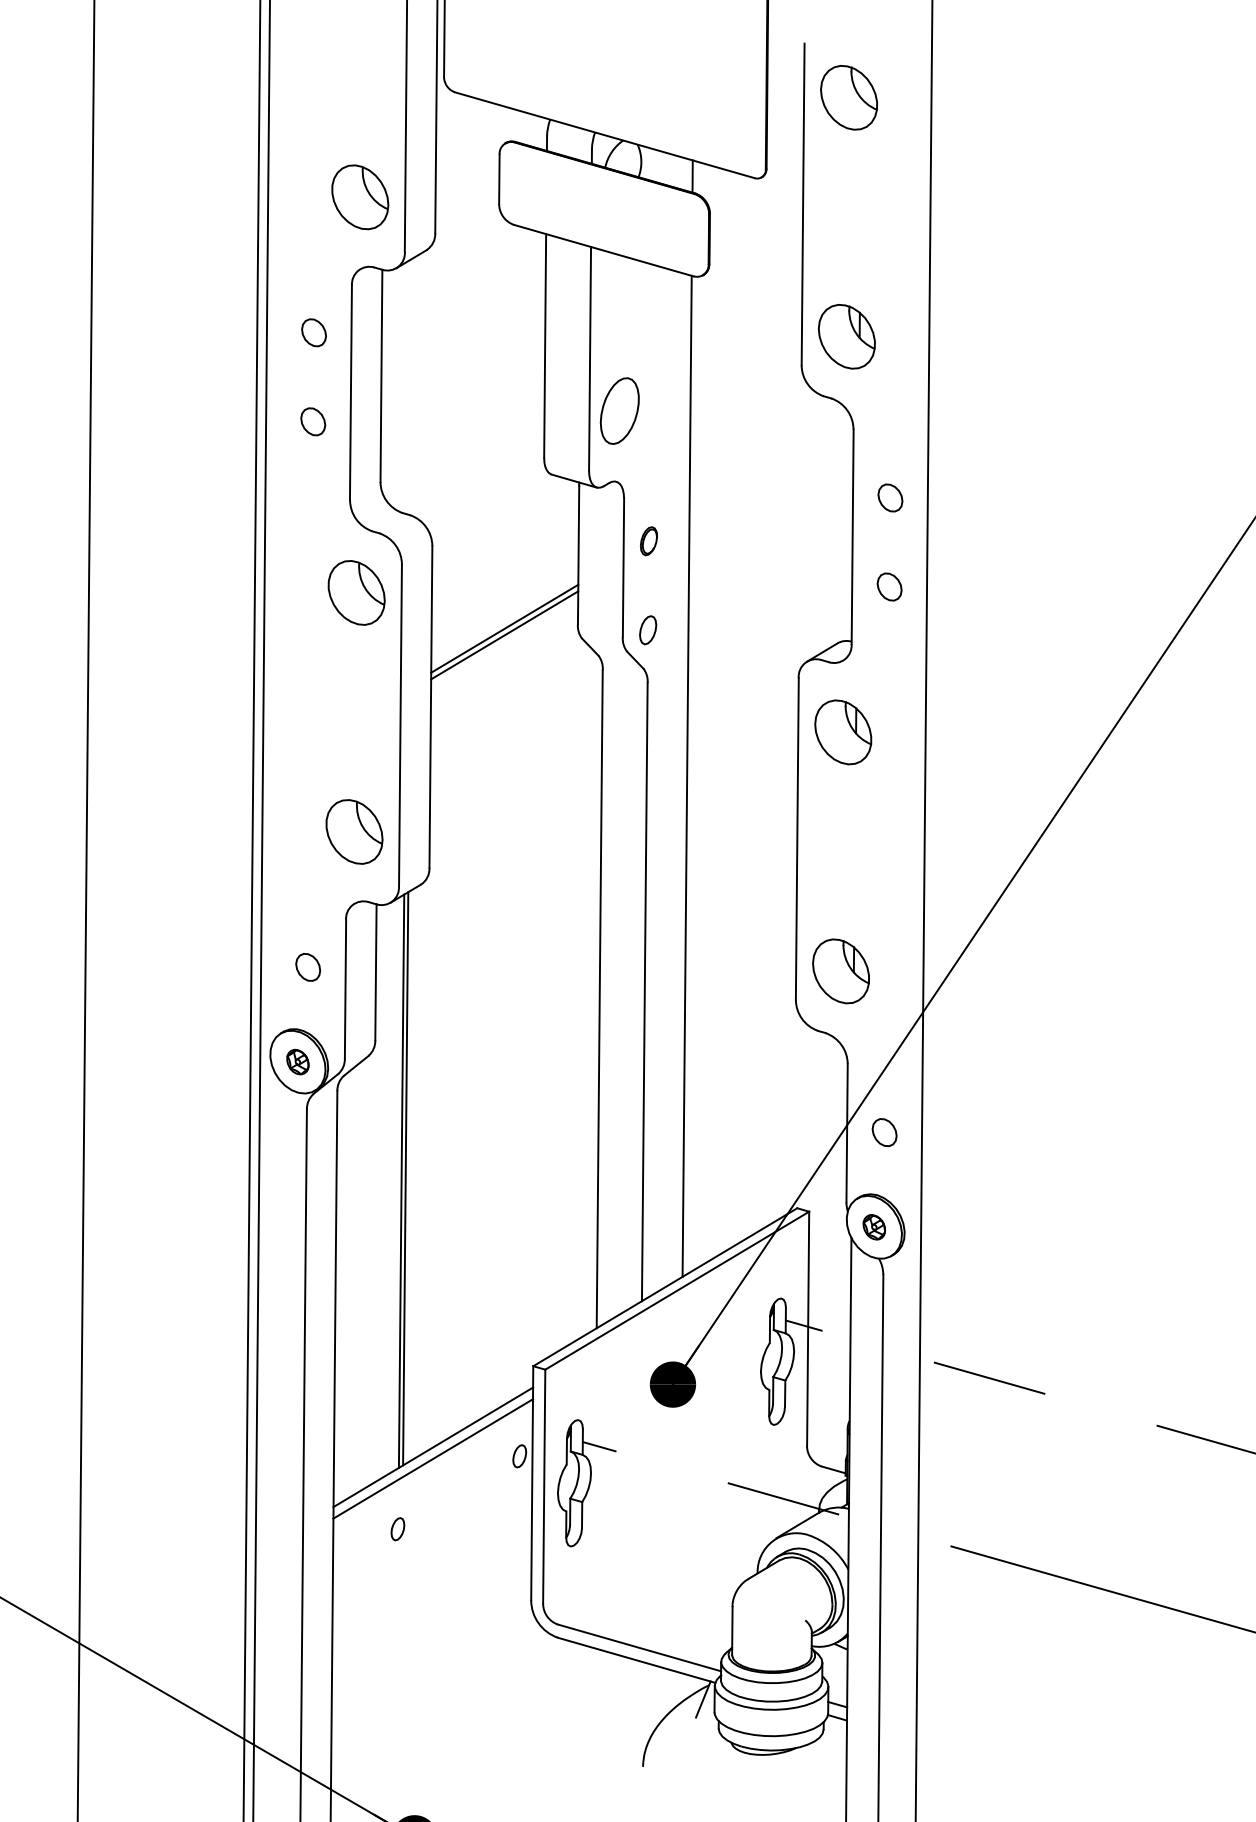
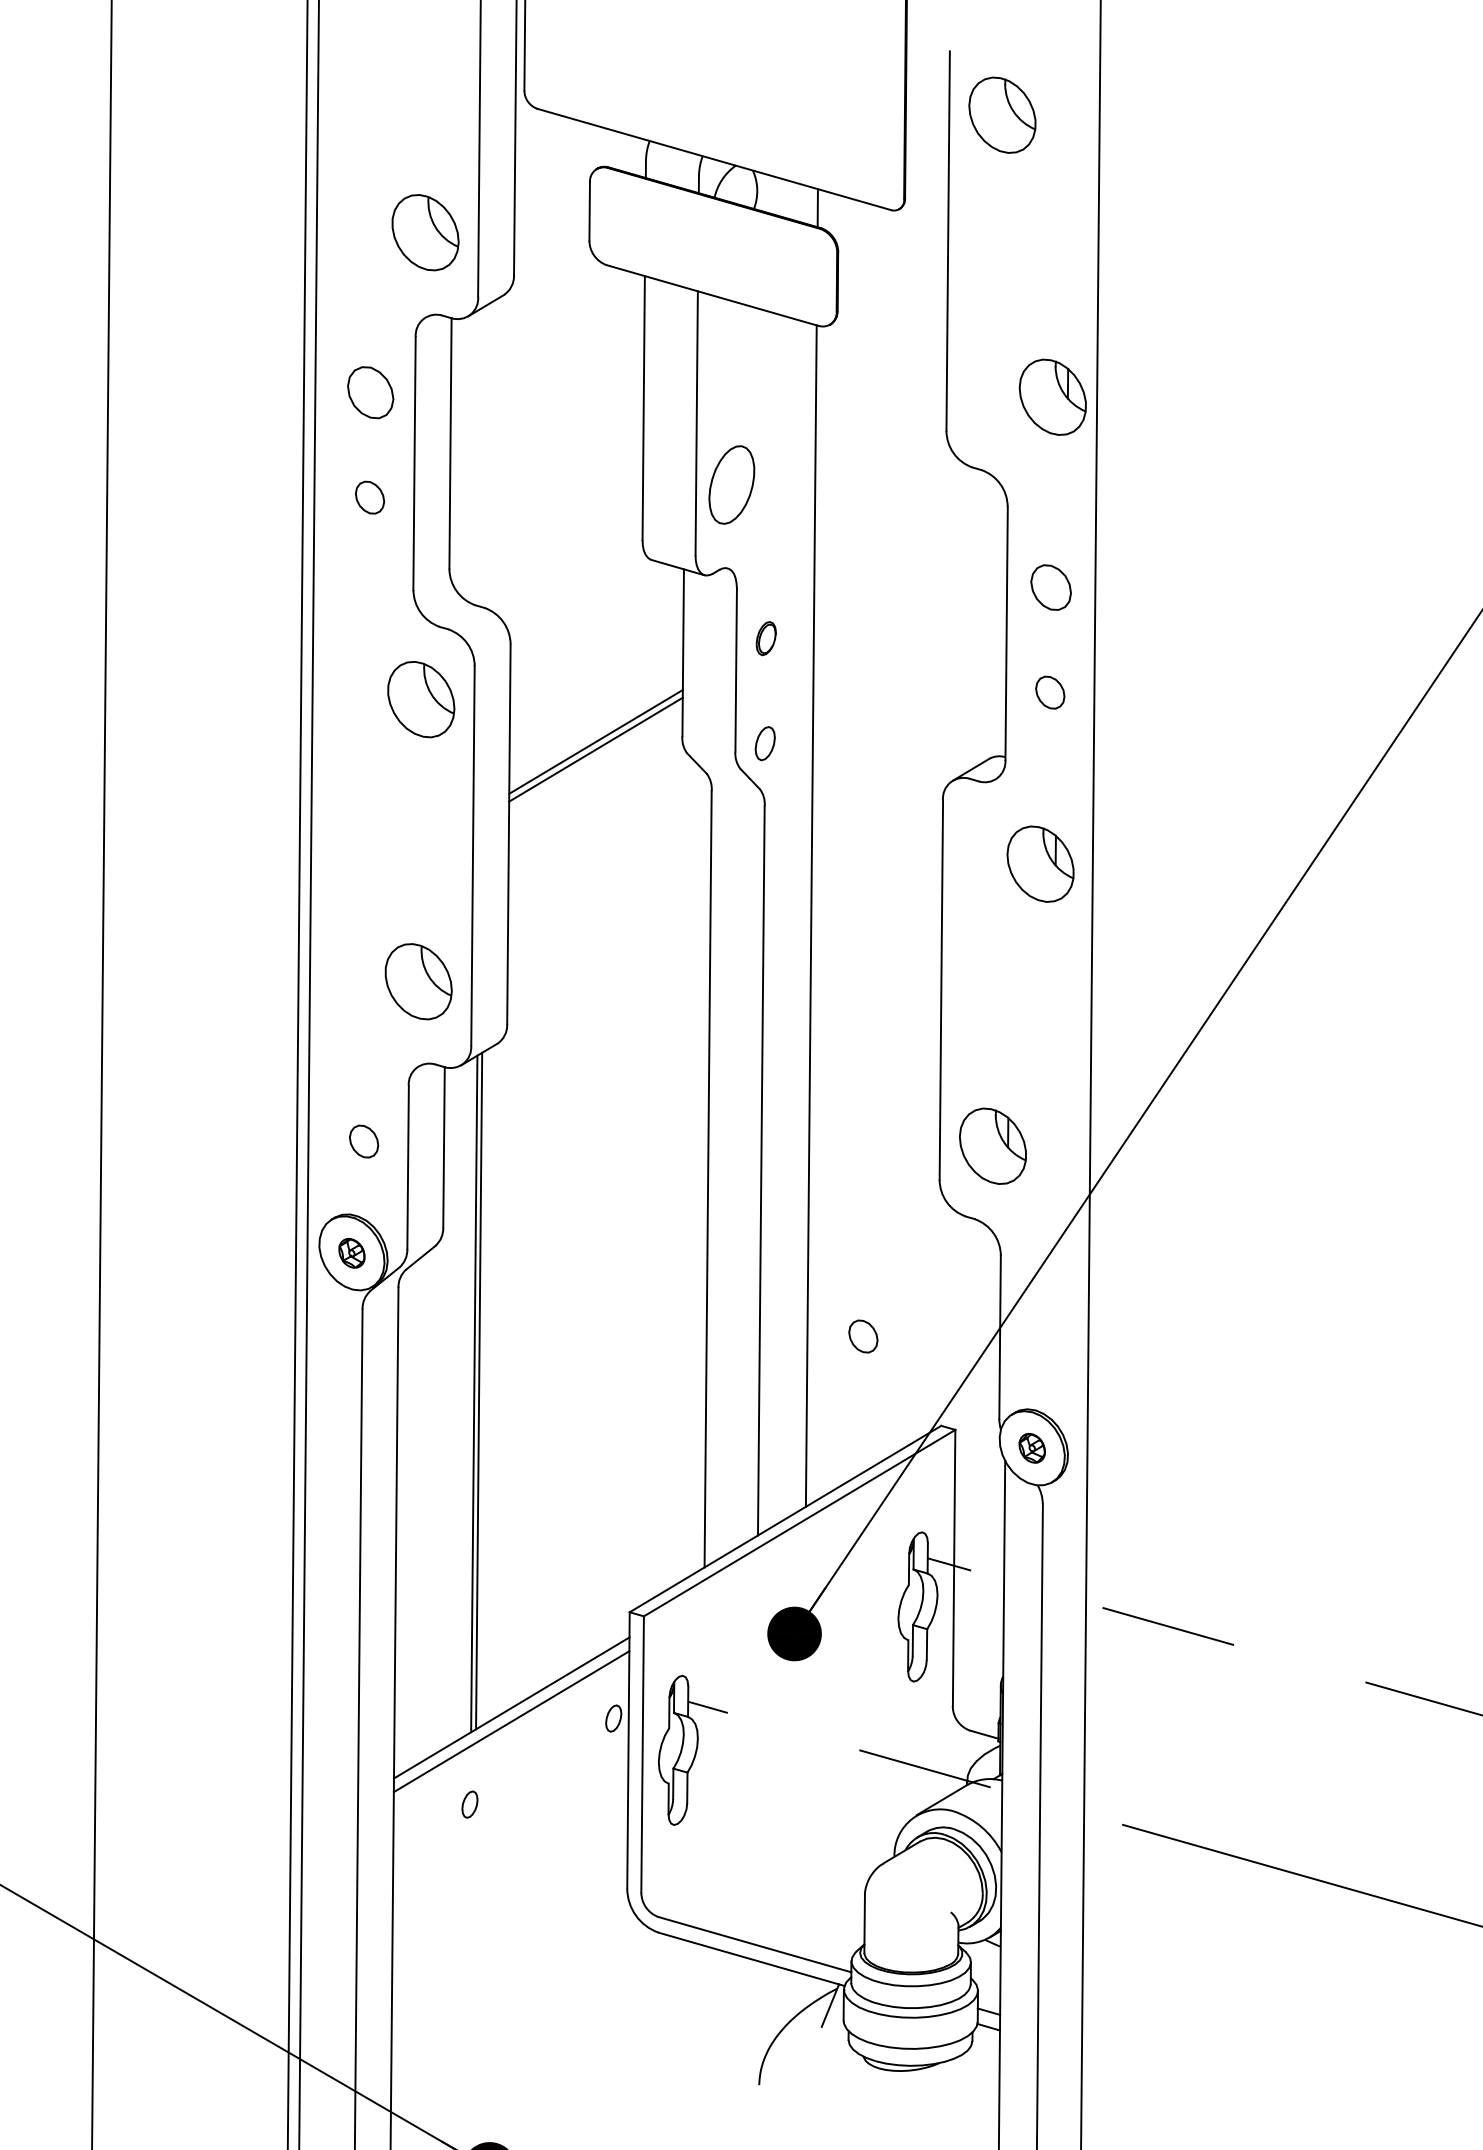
part: (314, 332) -> (371, 392), size x1.6
part: (846, 336) -> (1052, 396), moved
part: (890, 497) -> (1051, 587), size x1.4
part: (843, 731) -> (1040, 863), moved
part: (884, 1132) -> (863, 1336), moved

